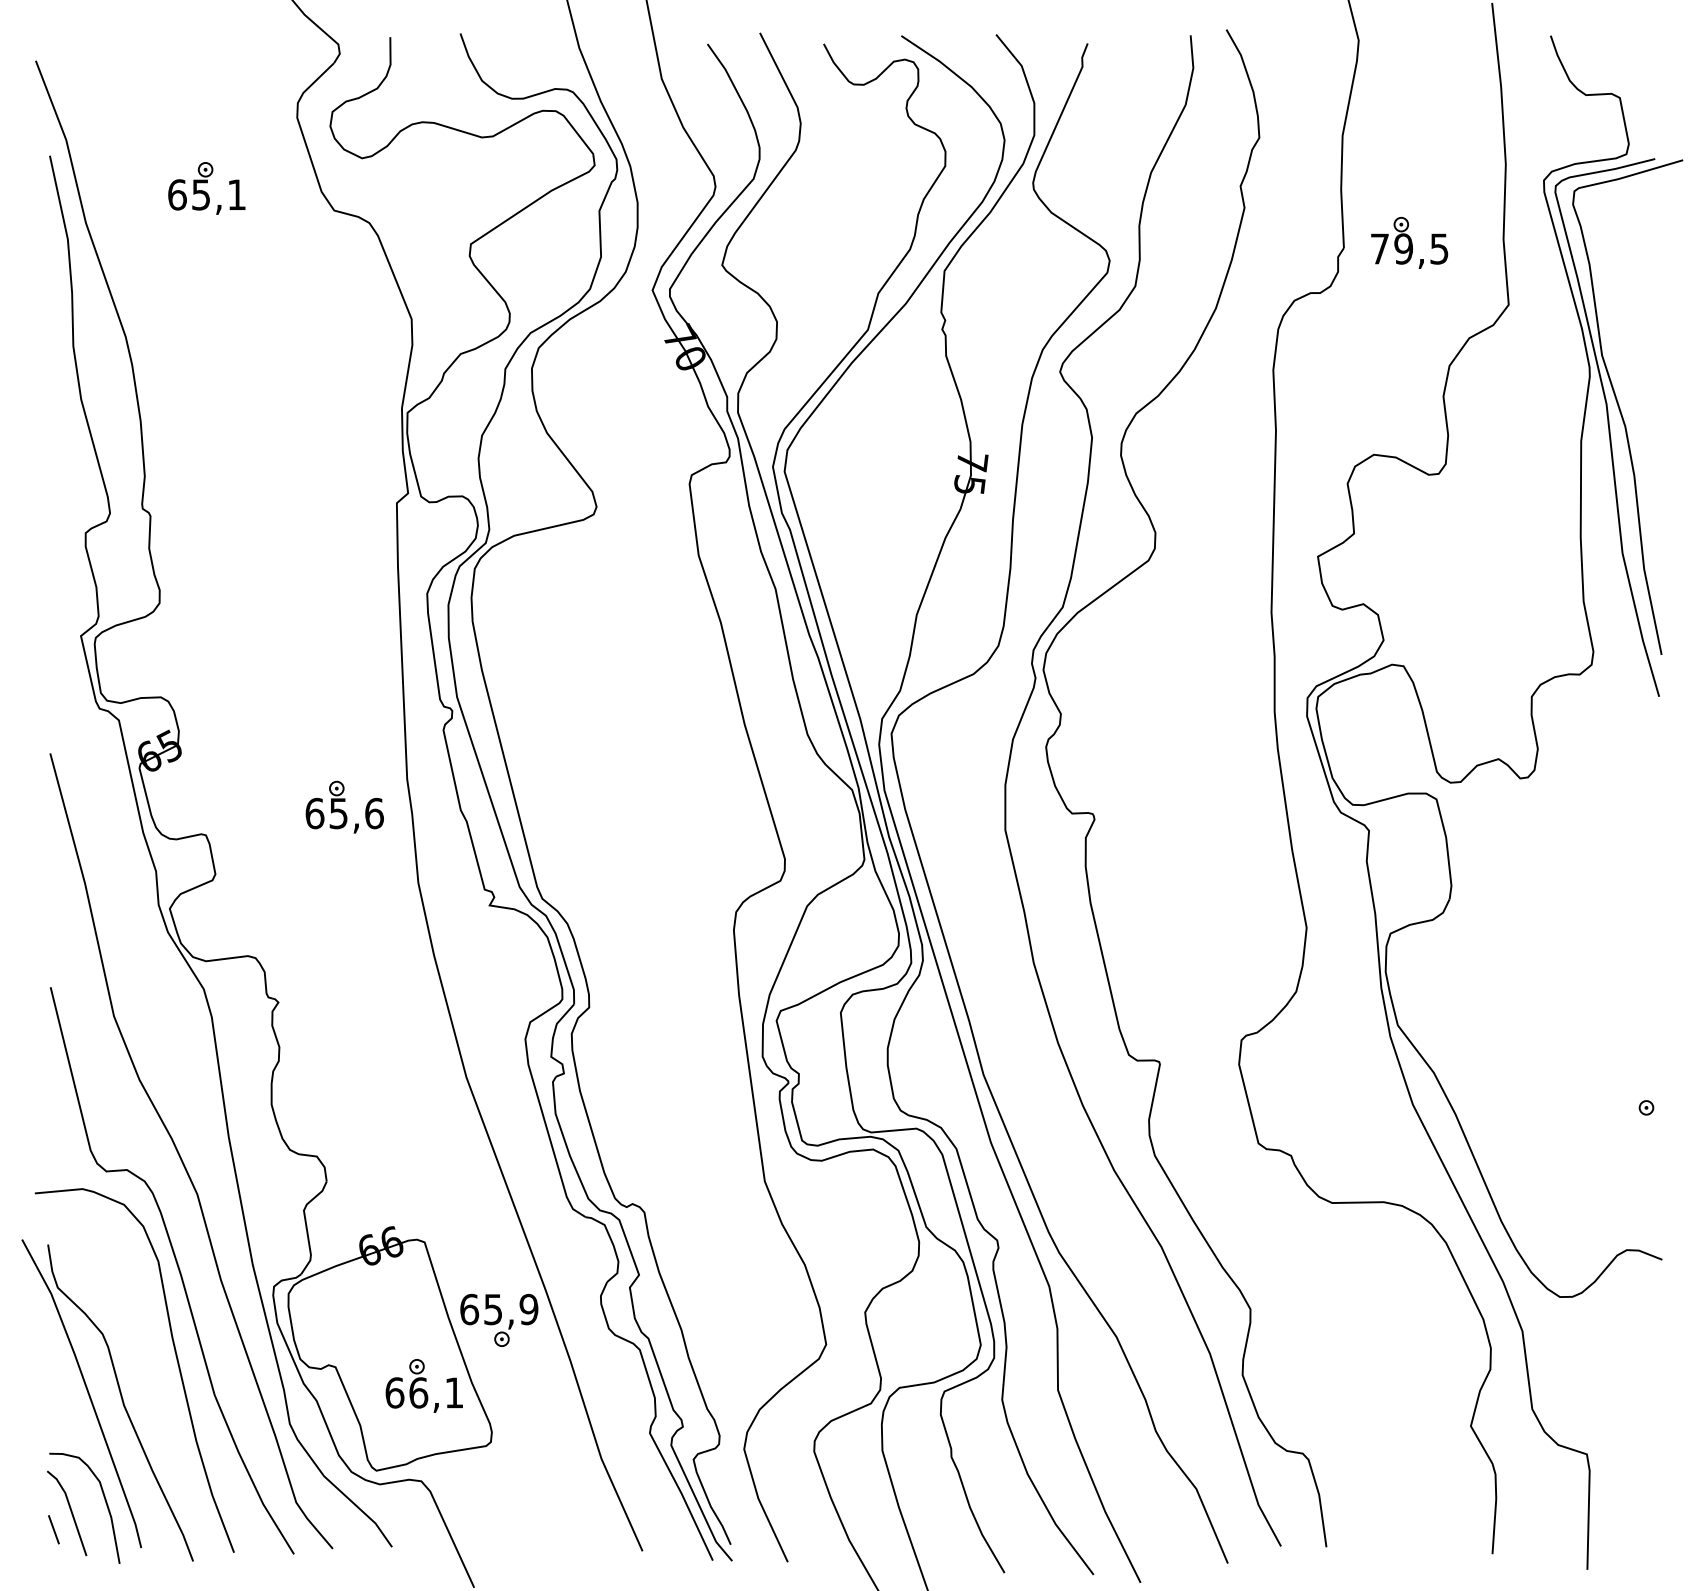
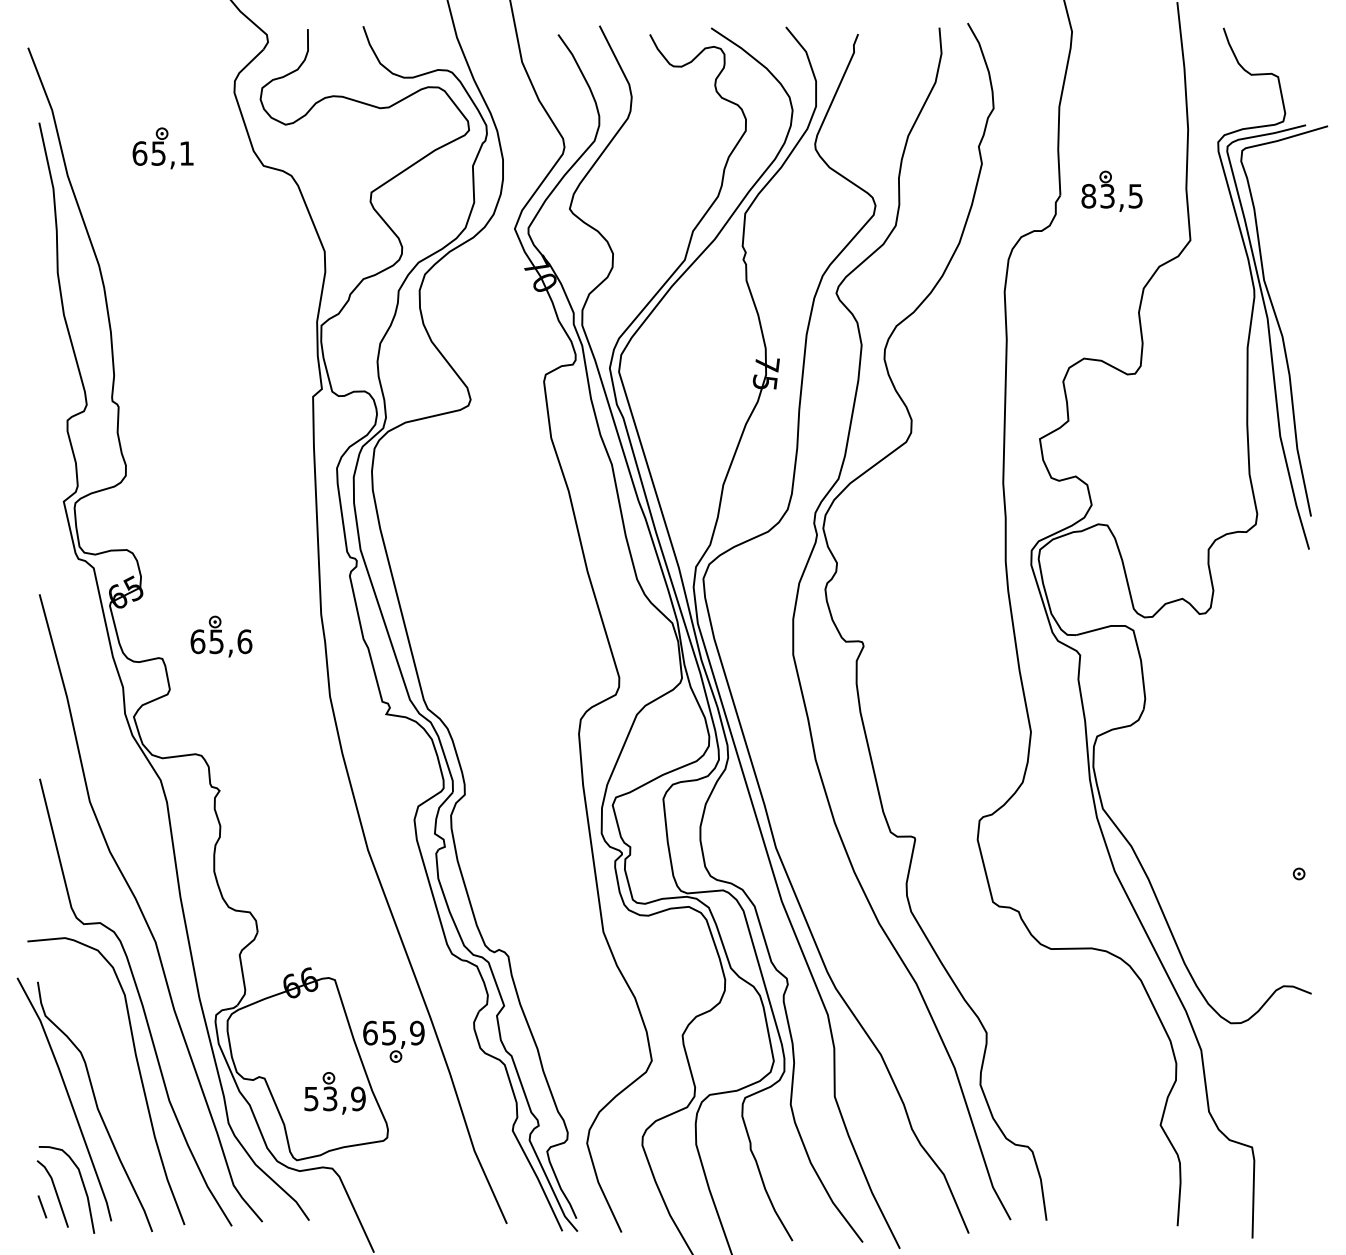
text: (1391, 248) -> (1097, 195), 79,5 -> 83,5
part: (344, 806) -> (221, 636), moved
text: (424, 1392) -> (334, 1098), 66,1 -> 53,9

